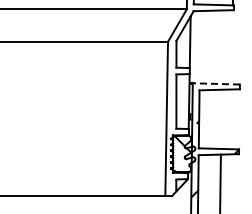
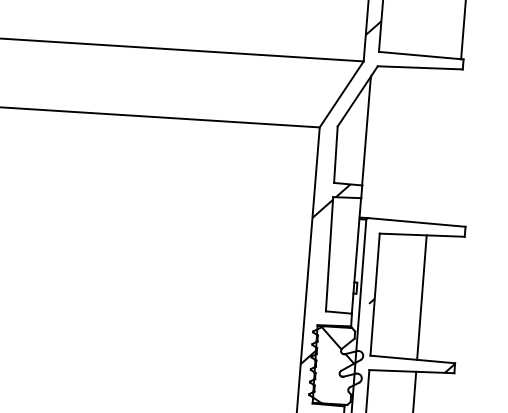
line: (216, 83) -> (416, 221), dashed -> solid
hatch: (175, 110) -> (326, 272), added
line: (220, 118) -> (420, 295), added

